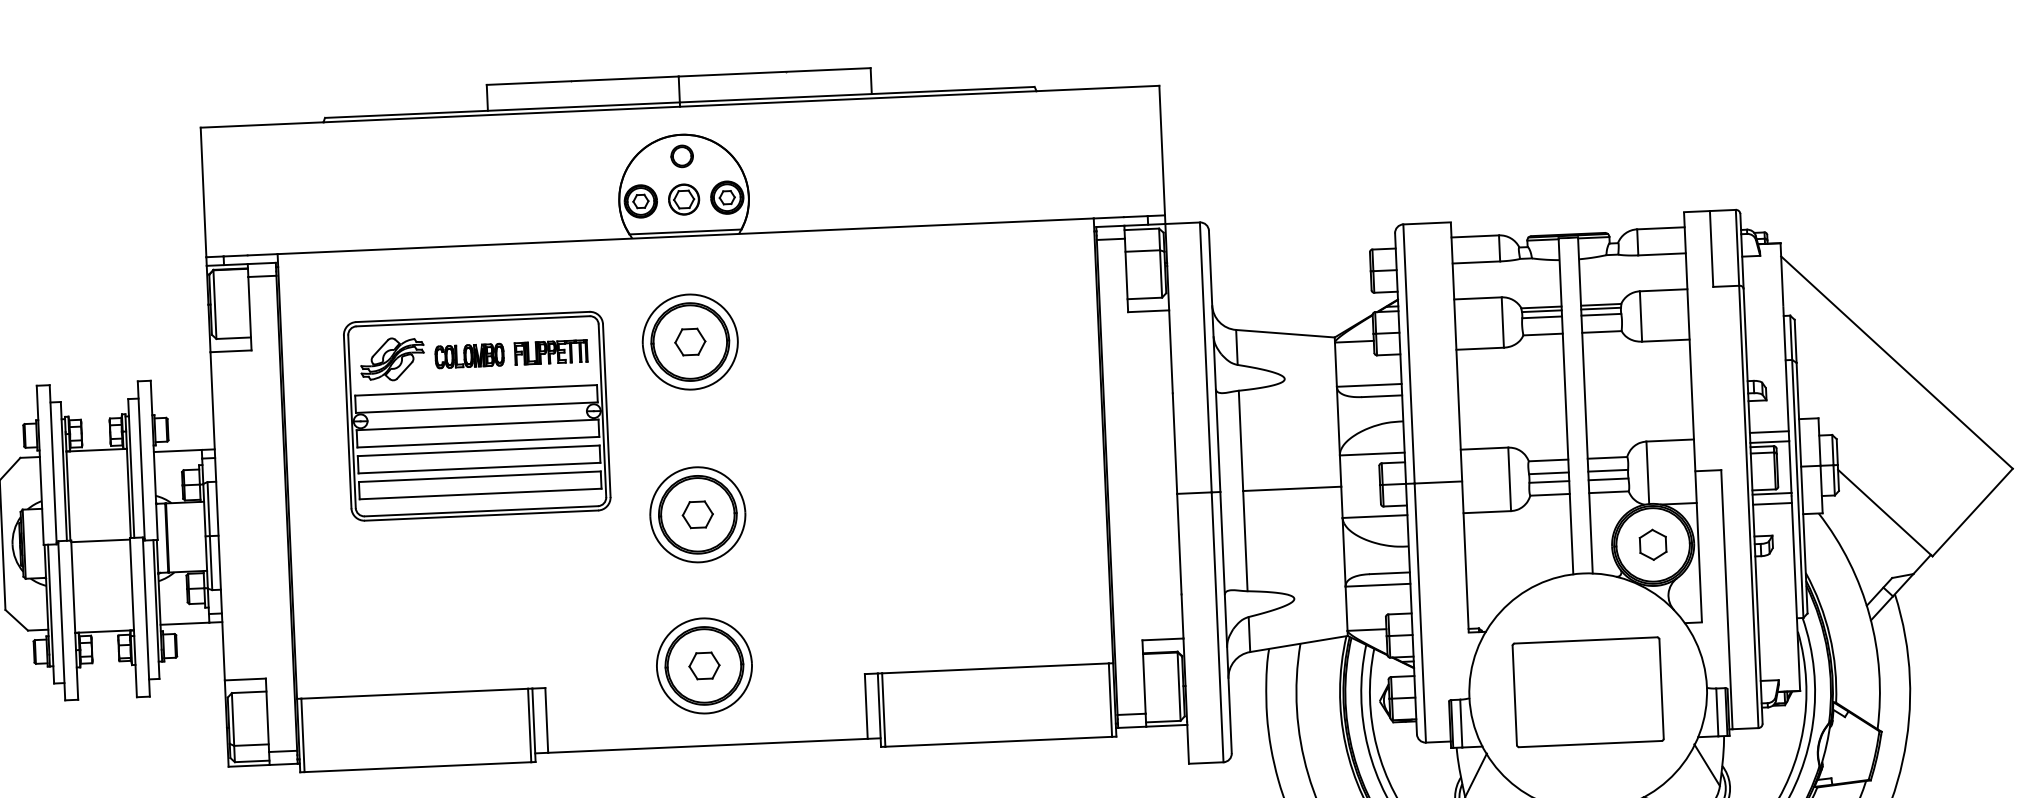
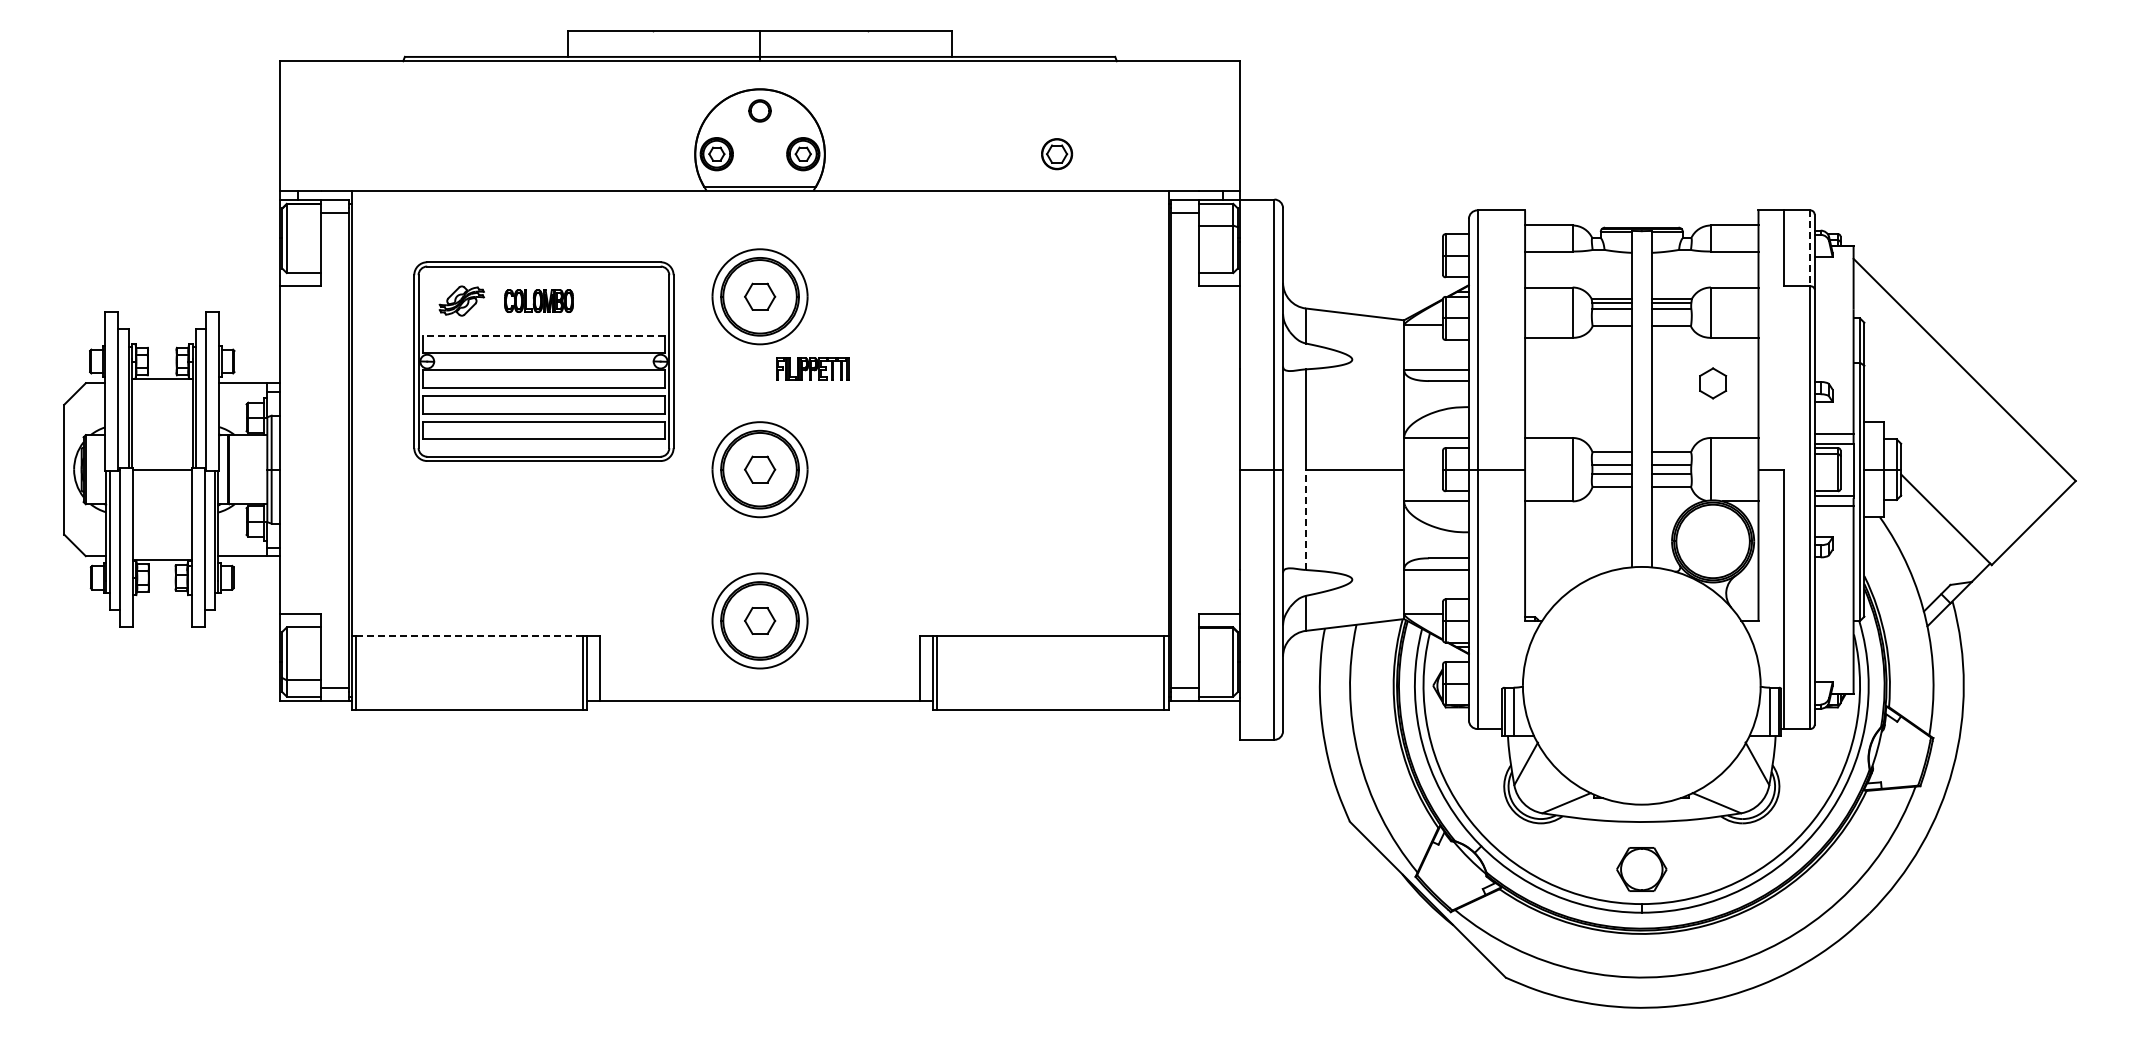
part: (684, 199) -> (1057, 154), moved
line: (1737, 248) -> (1810, 248), solid -> dashed
part: (551, 351) -> (812, 368), moved
part: (392, 358) -> (461, 300), size x0.7
line: (475, 390) -> (543, 335), solid -> dashed
line: (1244, 540) -> (1305, 519), solid -> dashed
part: (1653, 544) -> (1713, 383), moved
part: (1587, 691) -> (1641, 685), removed
line: (413, 694) -> (468, 636), solid -> dashed

